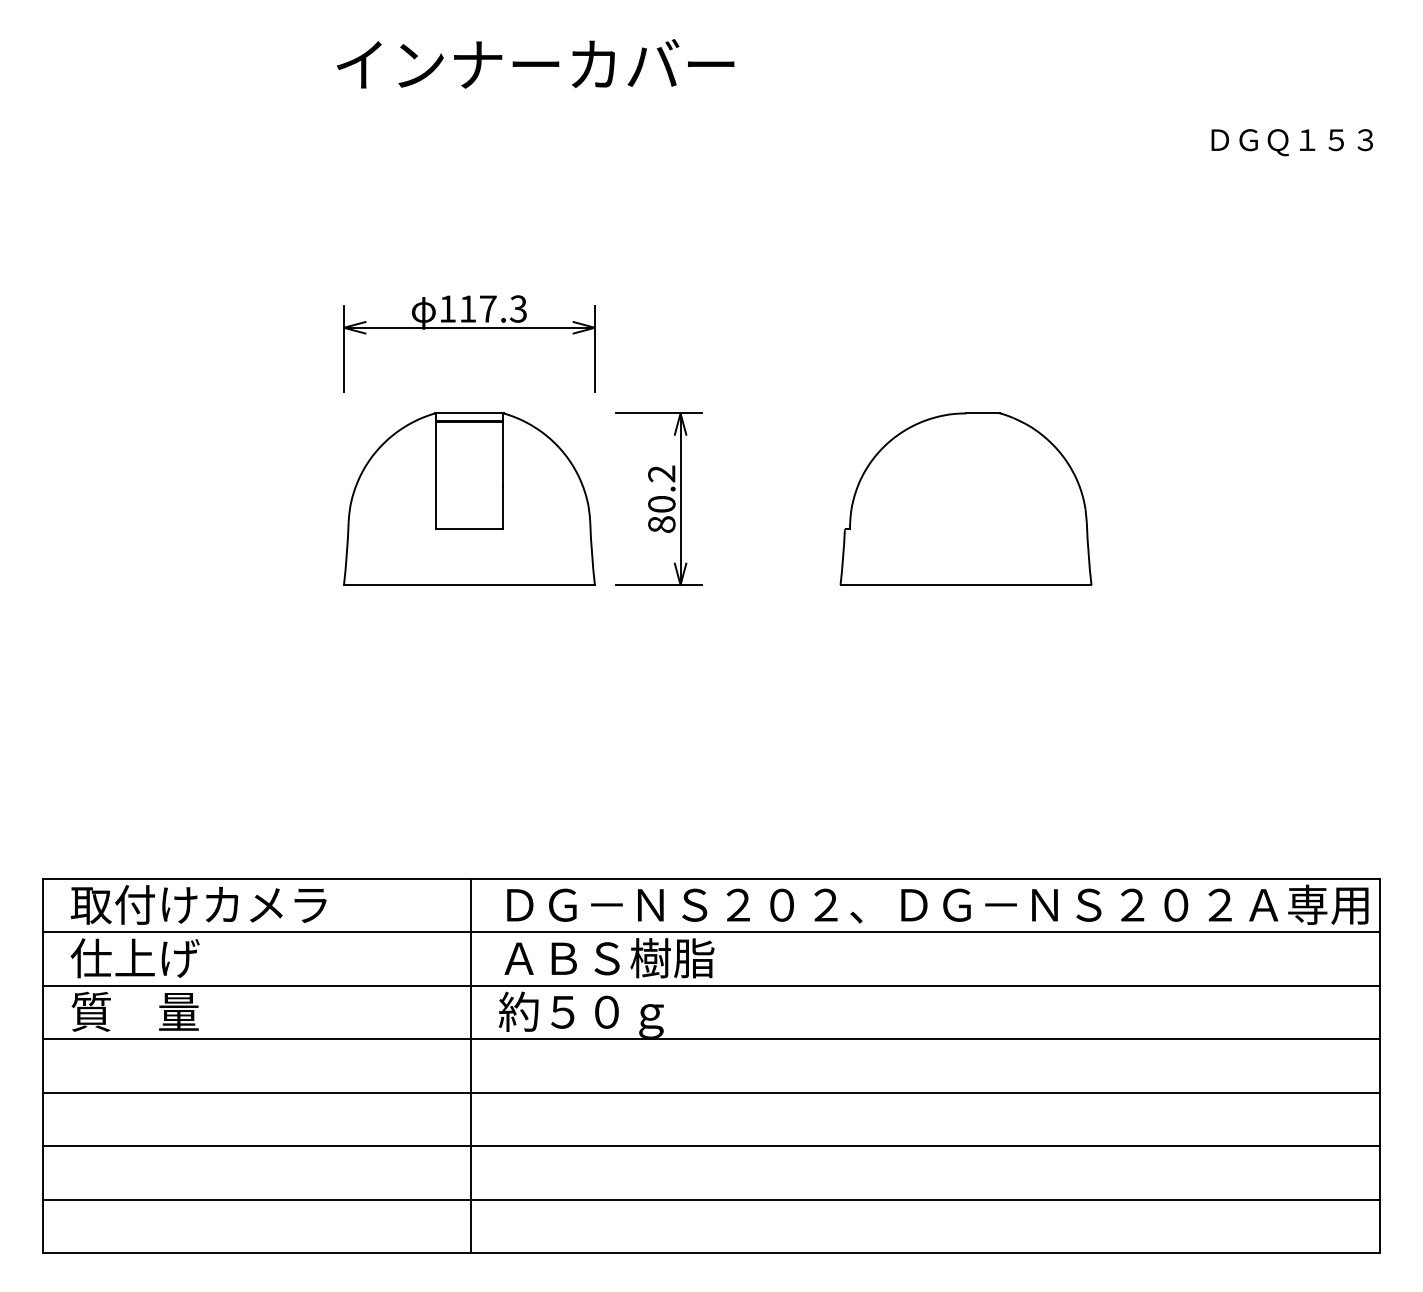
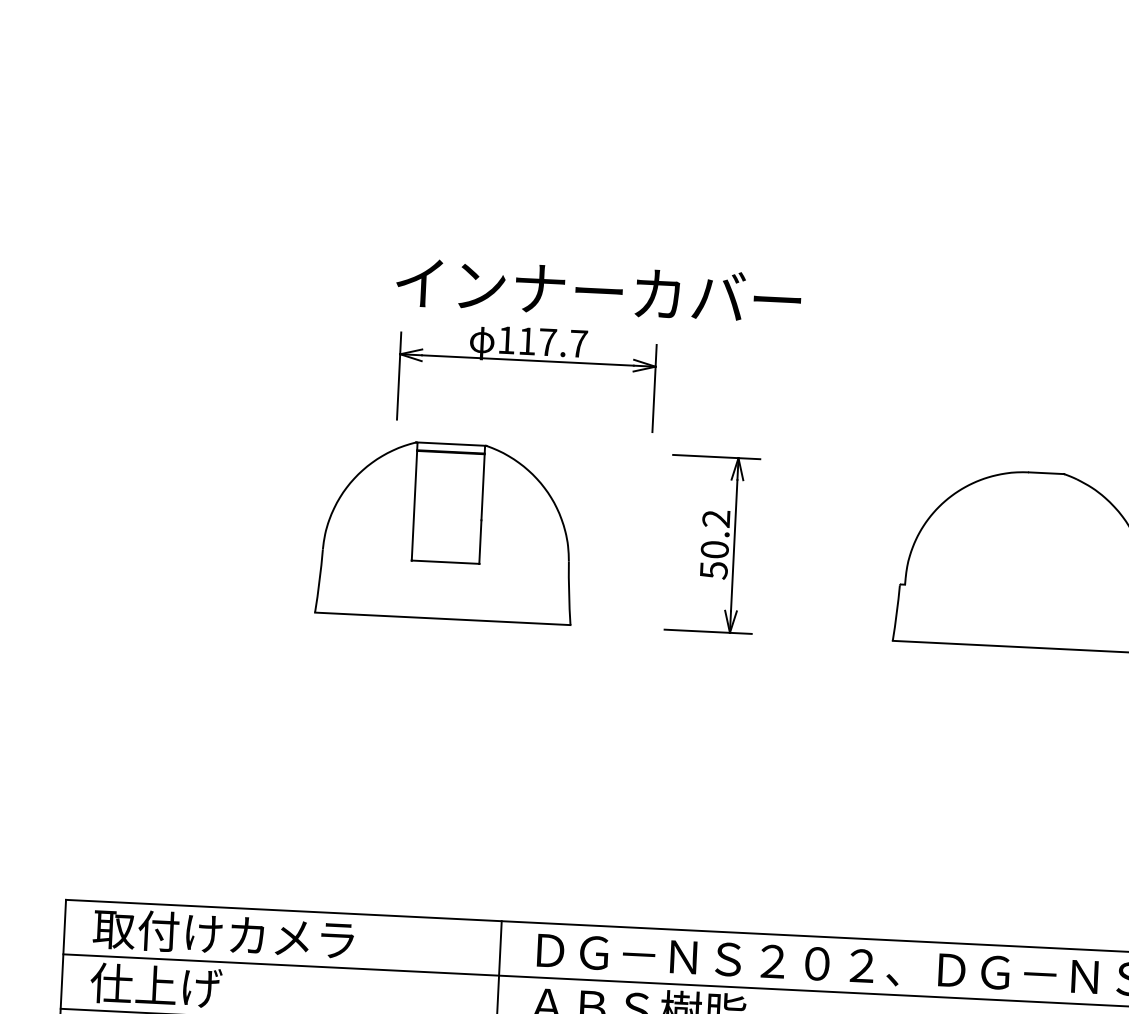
text: (535, 63) -> (598, 290), moved
text: (518, 308) -> (578, 343), 117.3 -> 117.7
part: (469, 498) -> (447, 530), moved
text: (661, 524) -> (713, 570), 80.2 -> 50.2

